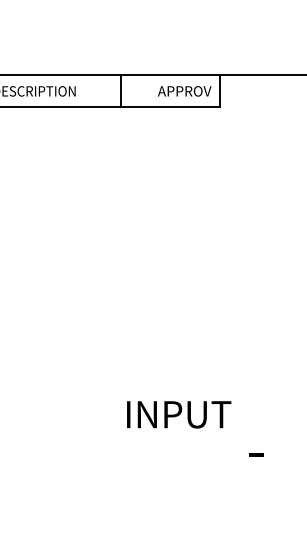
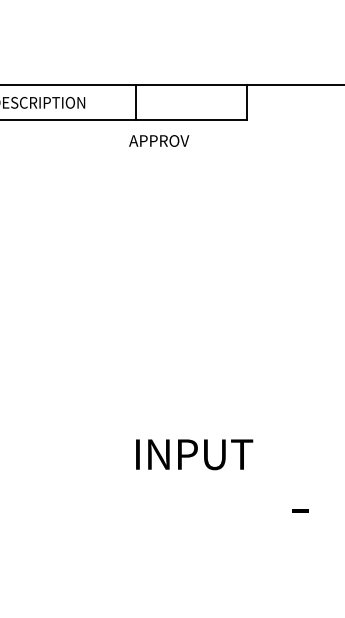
text: (184, 91) -> (159, 141), moved
text: (179, 414) -> (194, 454), moved
text: (256, 454) -> (300, 510), moved

